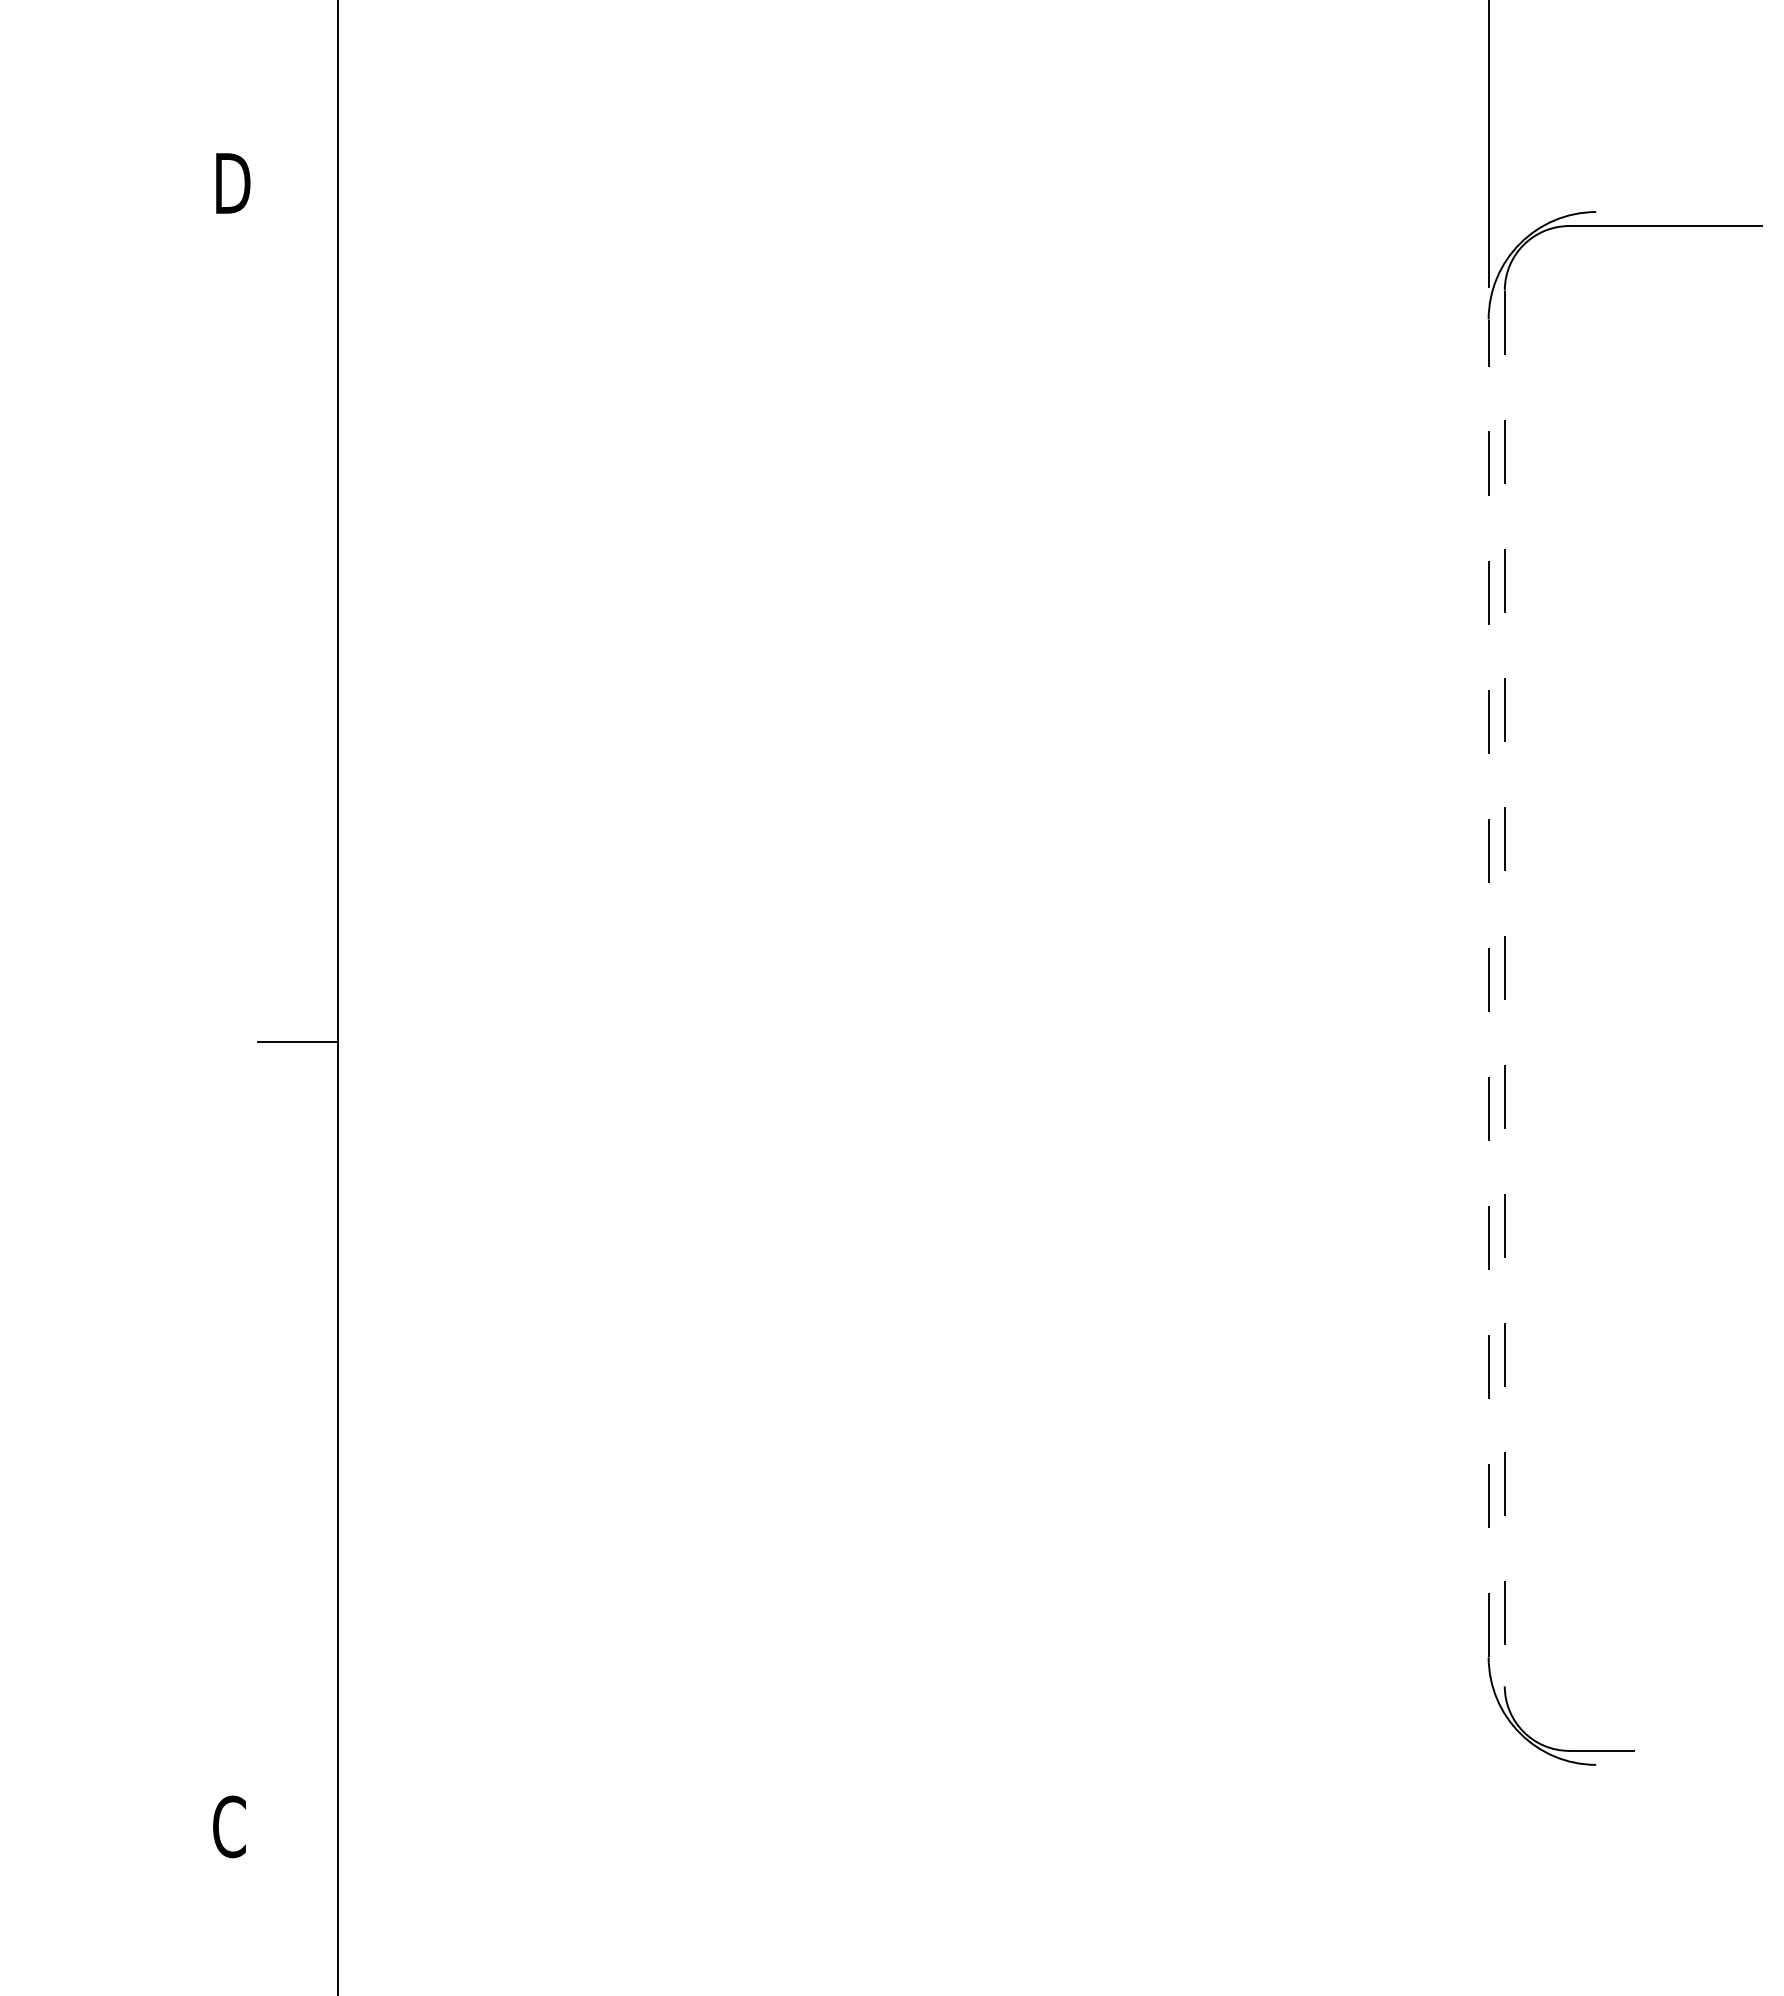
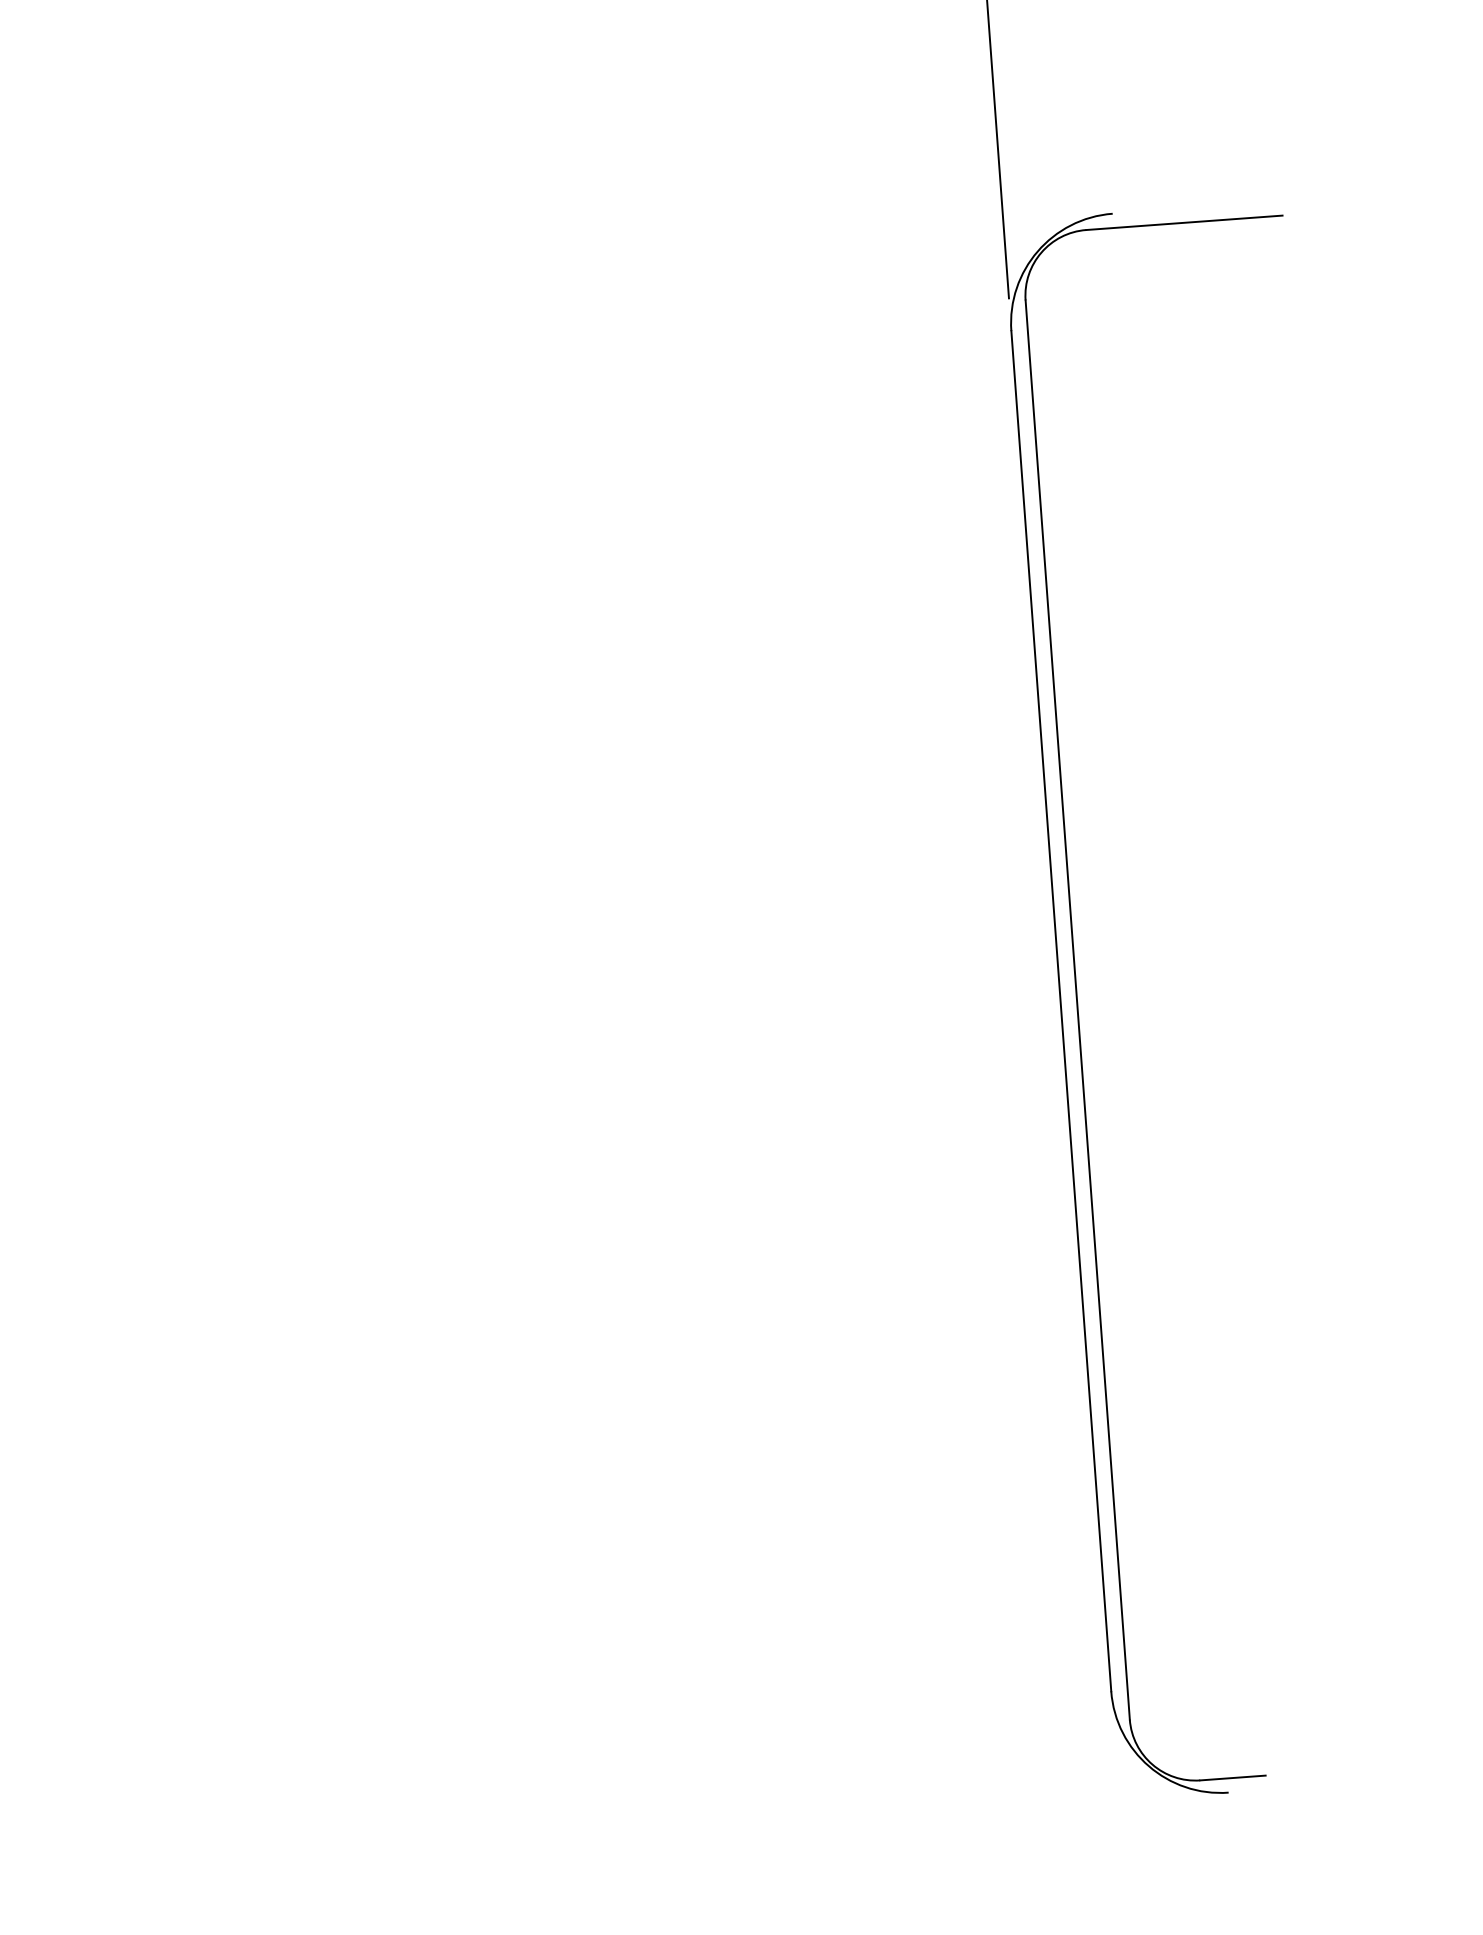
line: (1488, 988) -> (1061, 1011), dashed -> solid
line: (1504, 988) -> (1077, 1010), dashed -> solid

